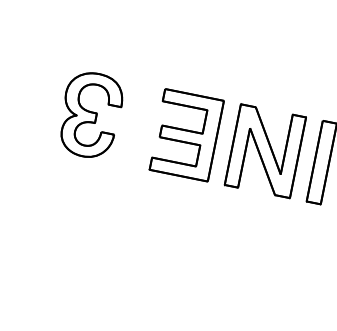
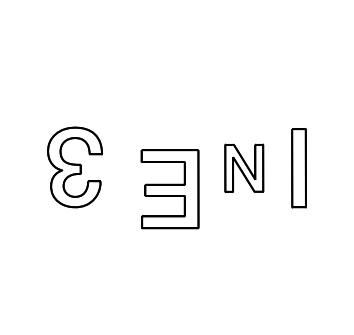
part: (185, 135) -> (169, 189), moved
part: (264, 151) -> (243, 168), size x0.6

